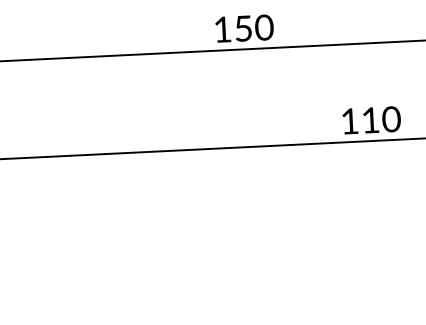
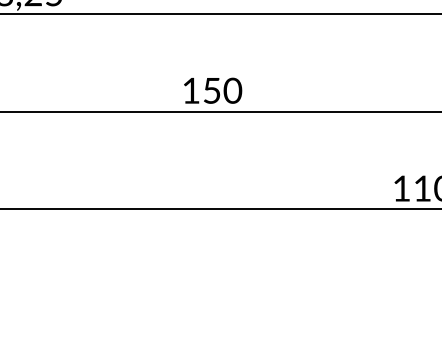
text: (245, 28) -> (213, 90), moved

